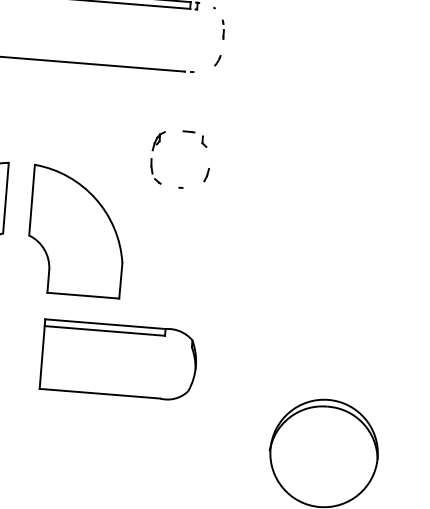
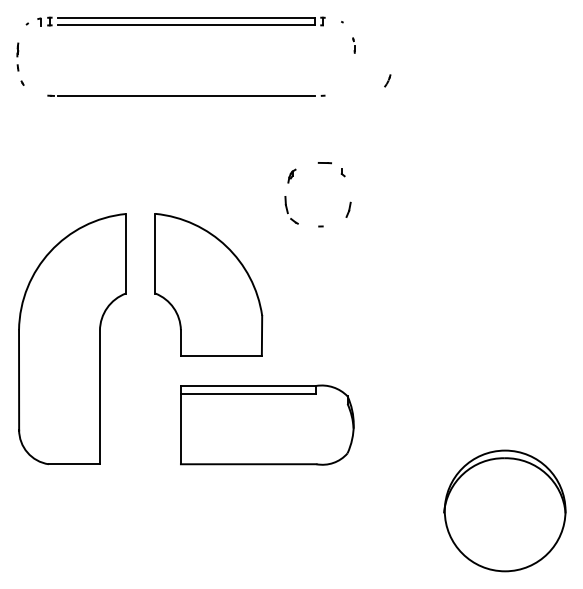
part: (222, 29) -> (353, 45), size x0.7
line: (217, 60) -> (387, 80), moved
part: (158, 140) -> (291, 175), size x0.6
part: (203, 141) -> (342, 172), size x0.6

